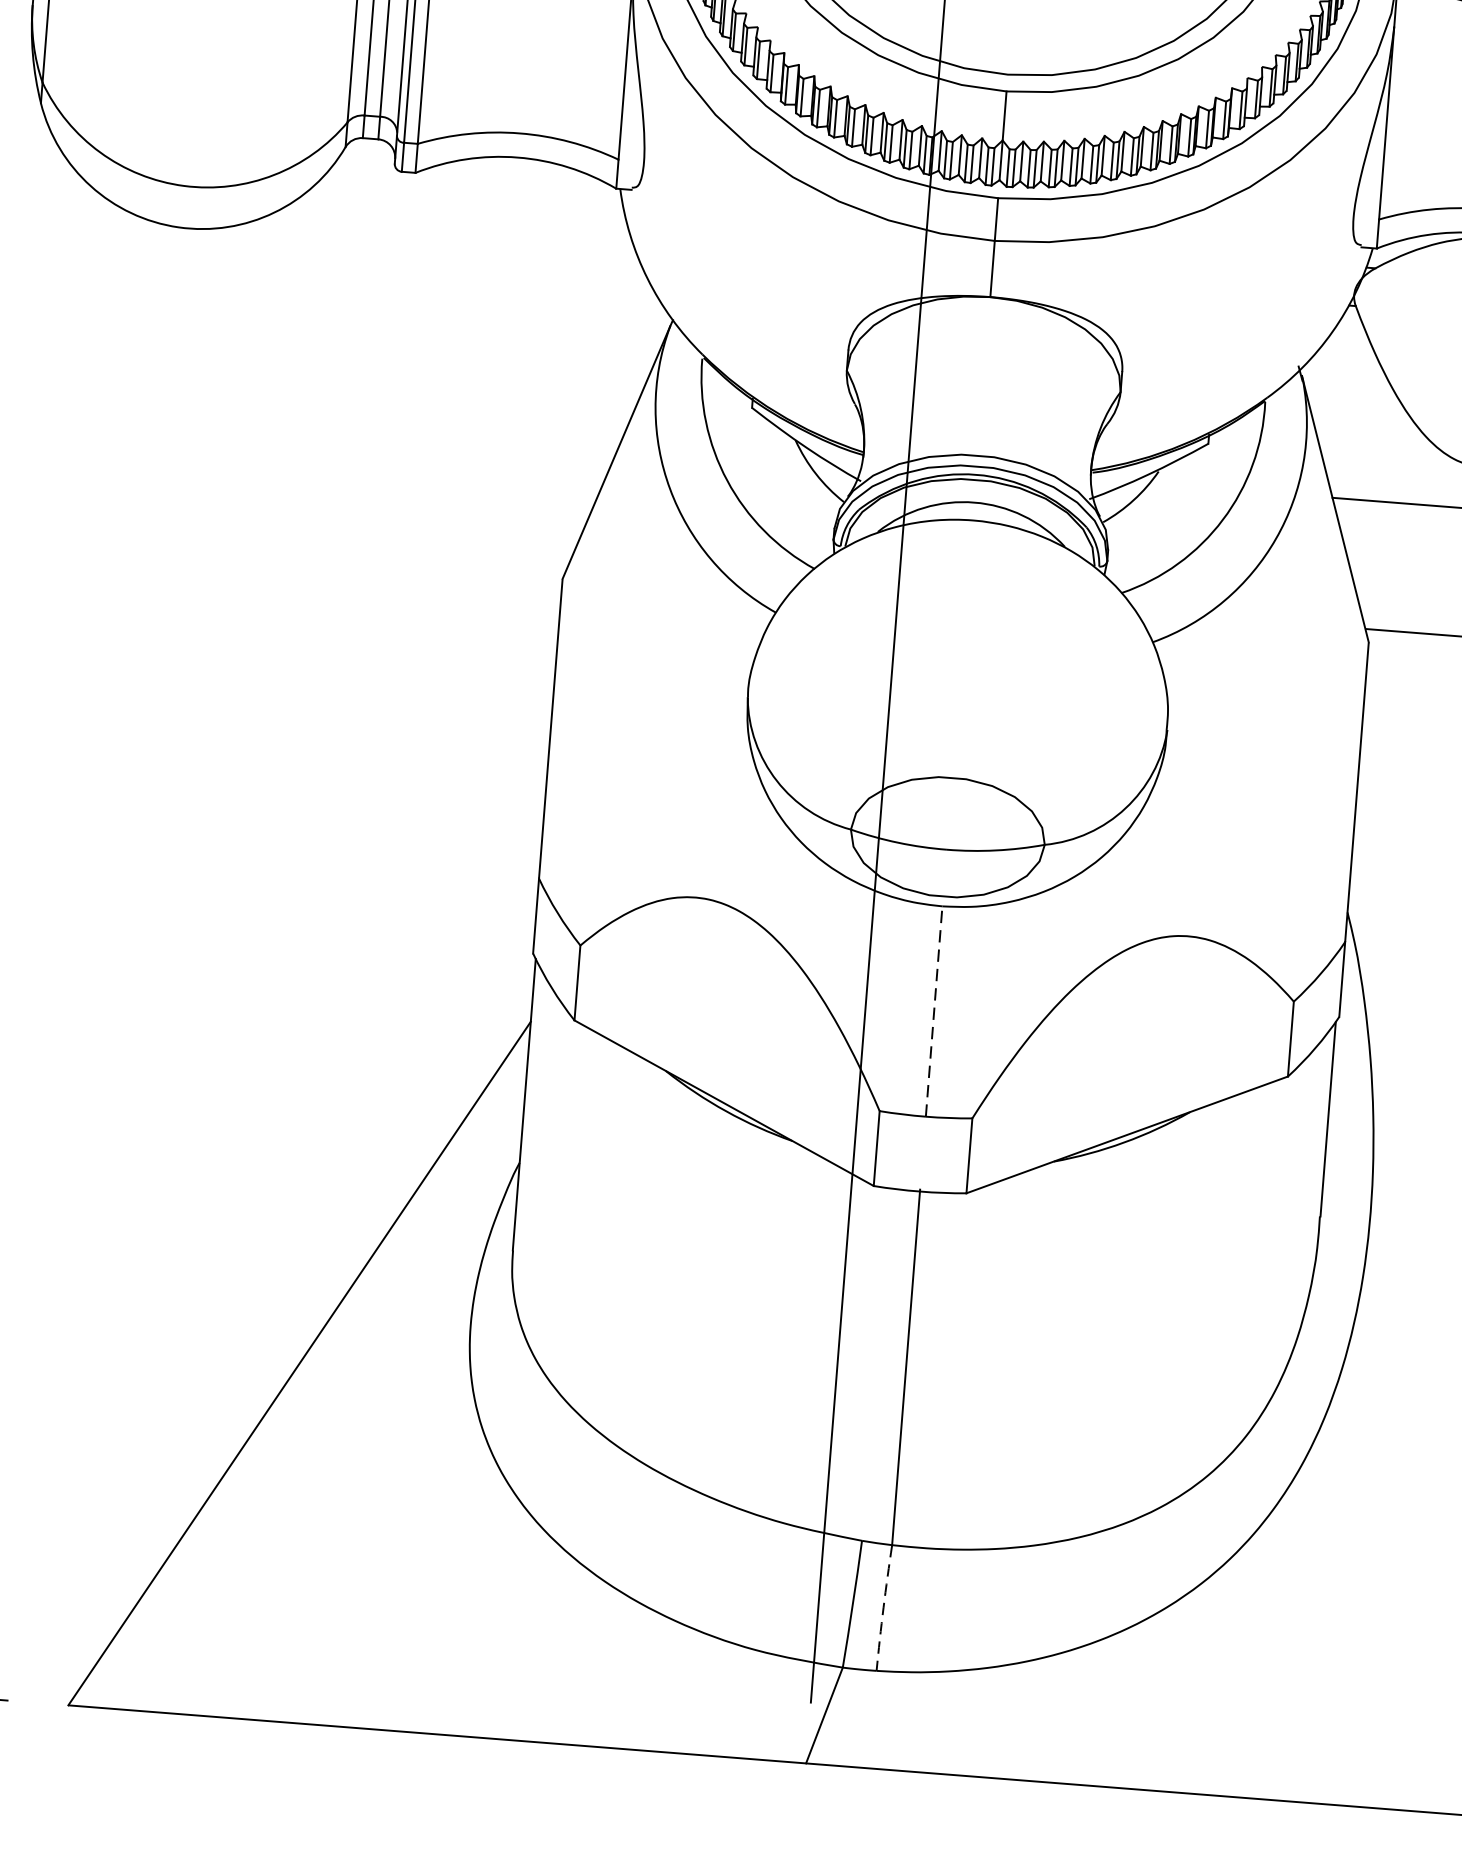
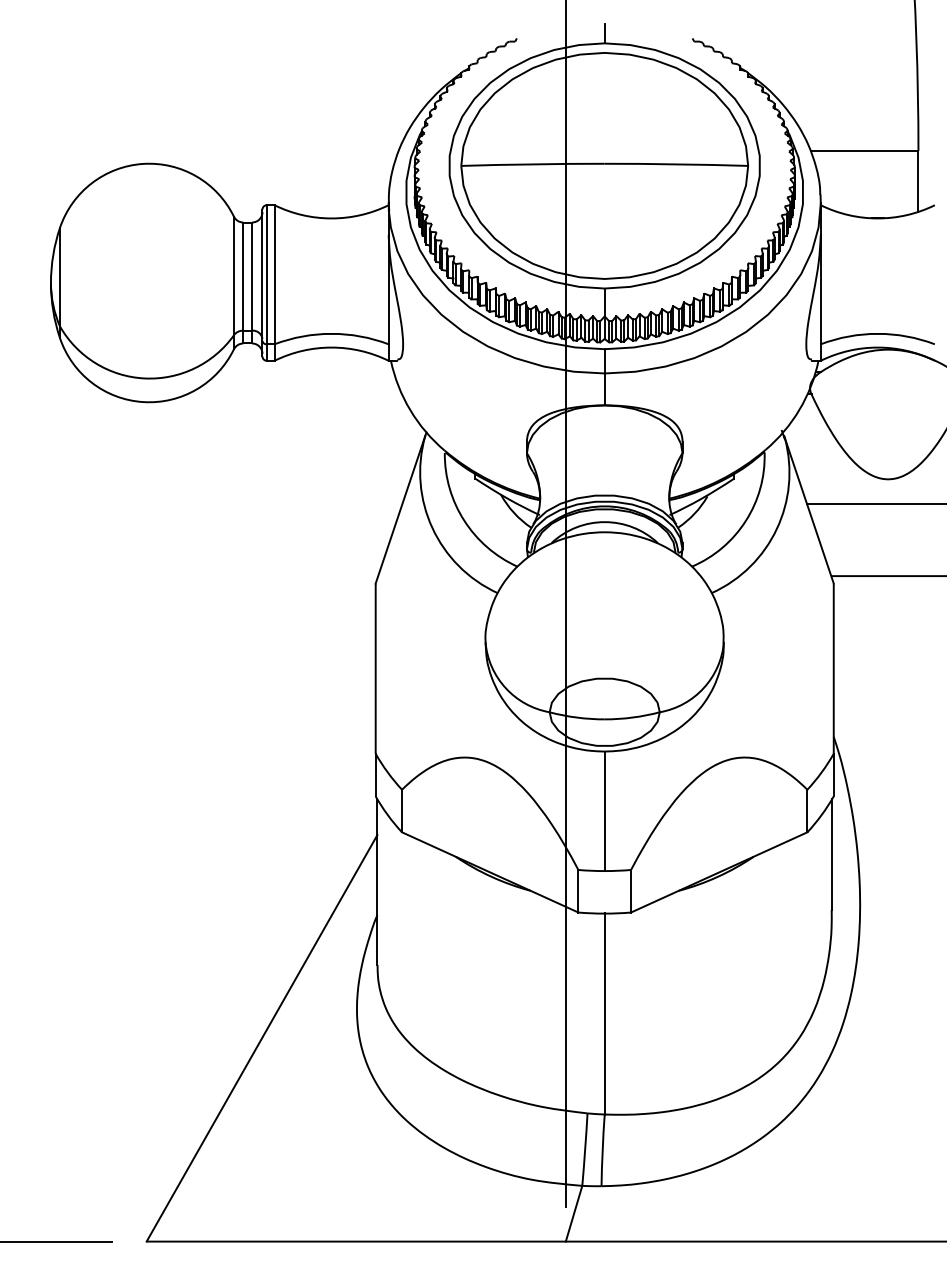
line: (933, 1011) -> (604, 811), dashed -> solid
arc: (883, 1608) -> (602, 1150), dashed -> solid

